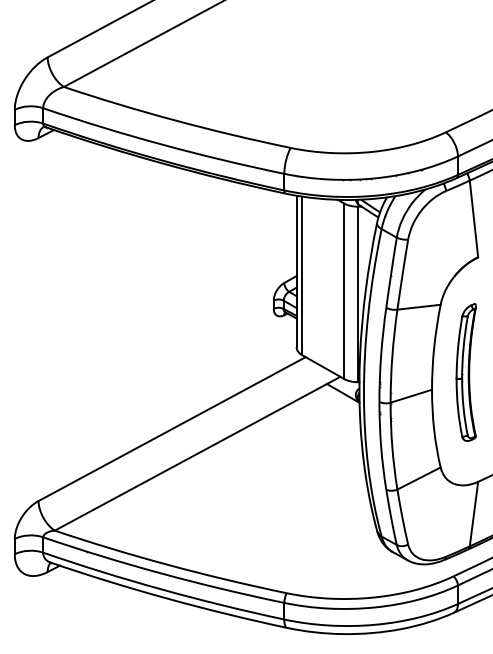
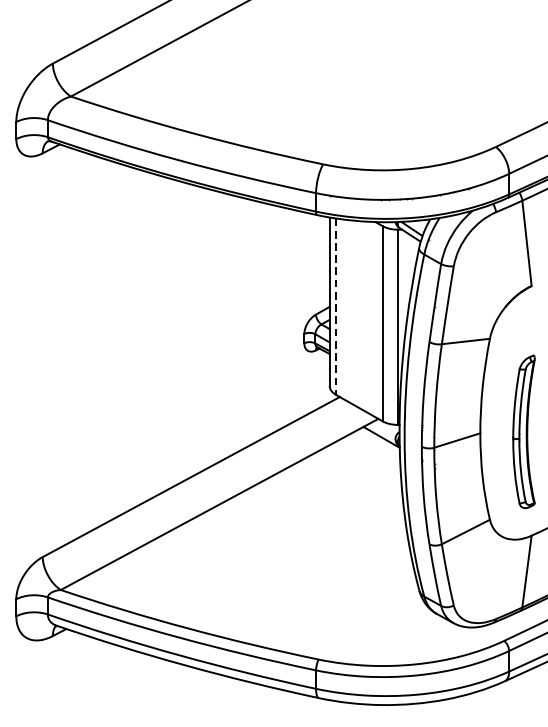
line: (302, 276) -> (336, 307), solid -> dashed
part: (465, 372) -> (523, 431), moved

